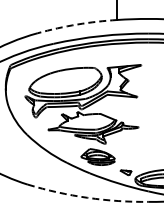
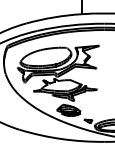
arc: (77, 24) -> (54, 17), dashed -> solid
arc: (87, 197) -> (61, 138), dashed -> solid

